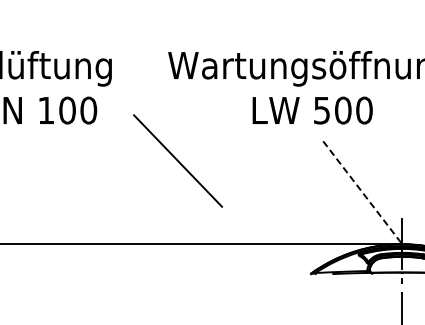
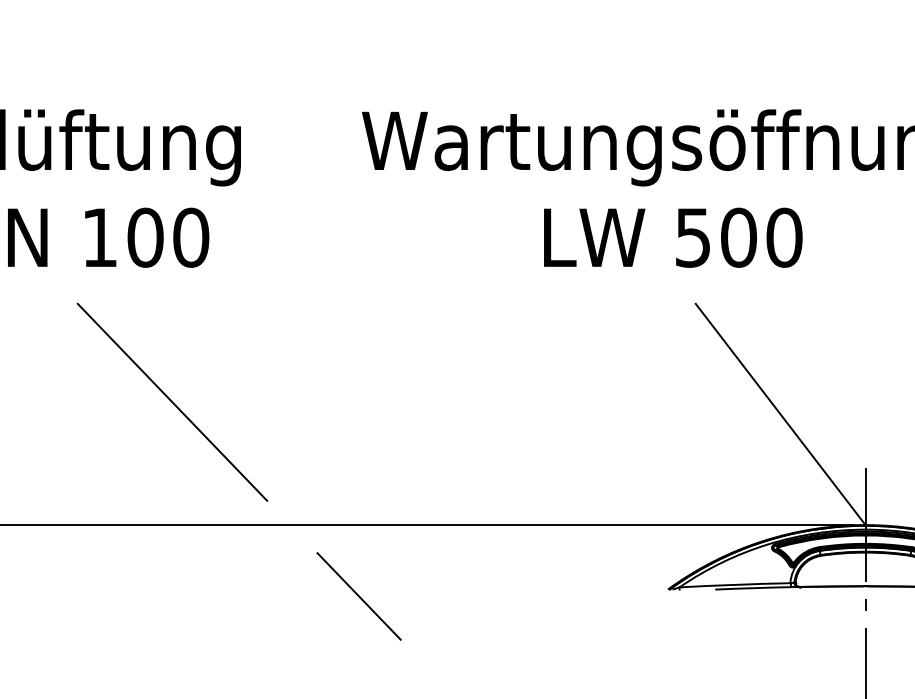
line: (178, 160) -> (173, 401), moved
line: (362, 192) -> (780, 414), dashed -> solid
line: (166, 277) -> (358, 596), added

